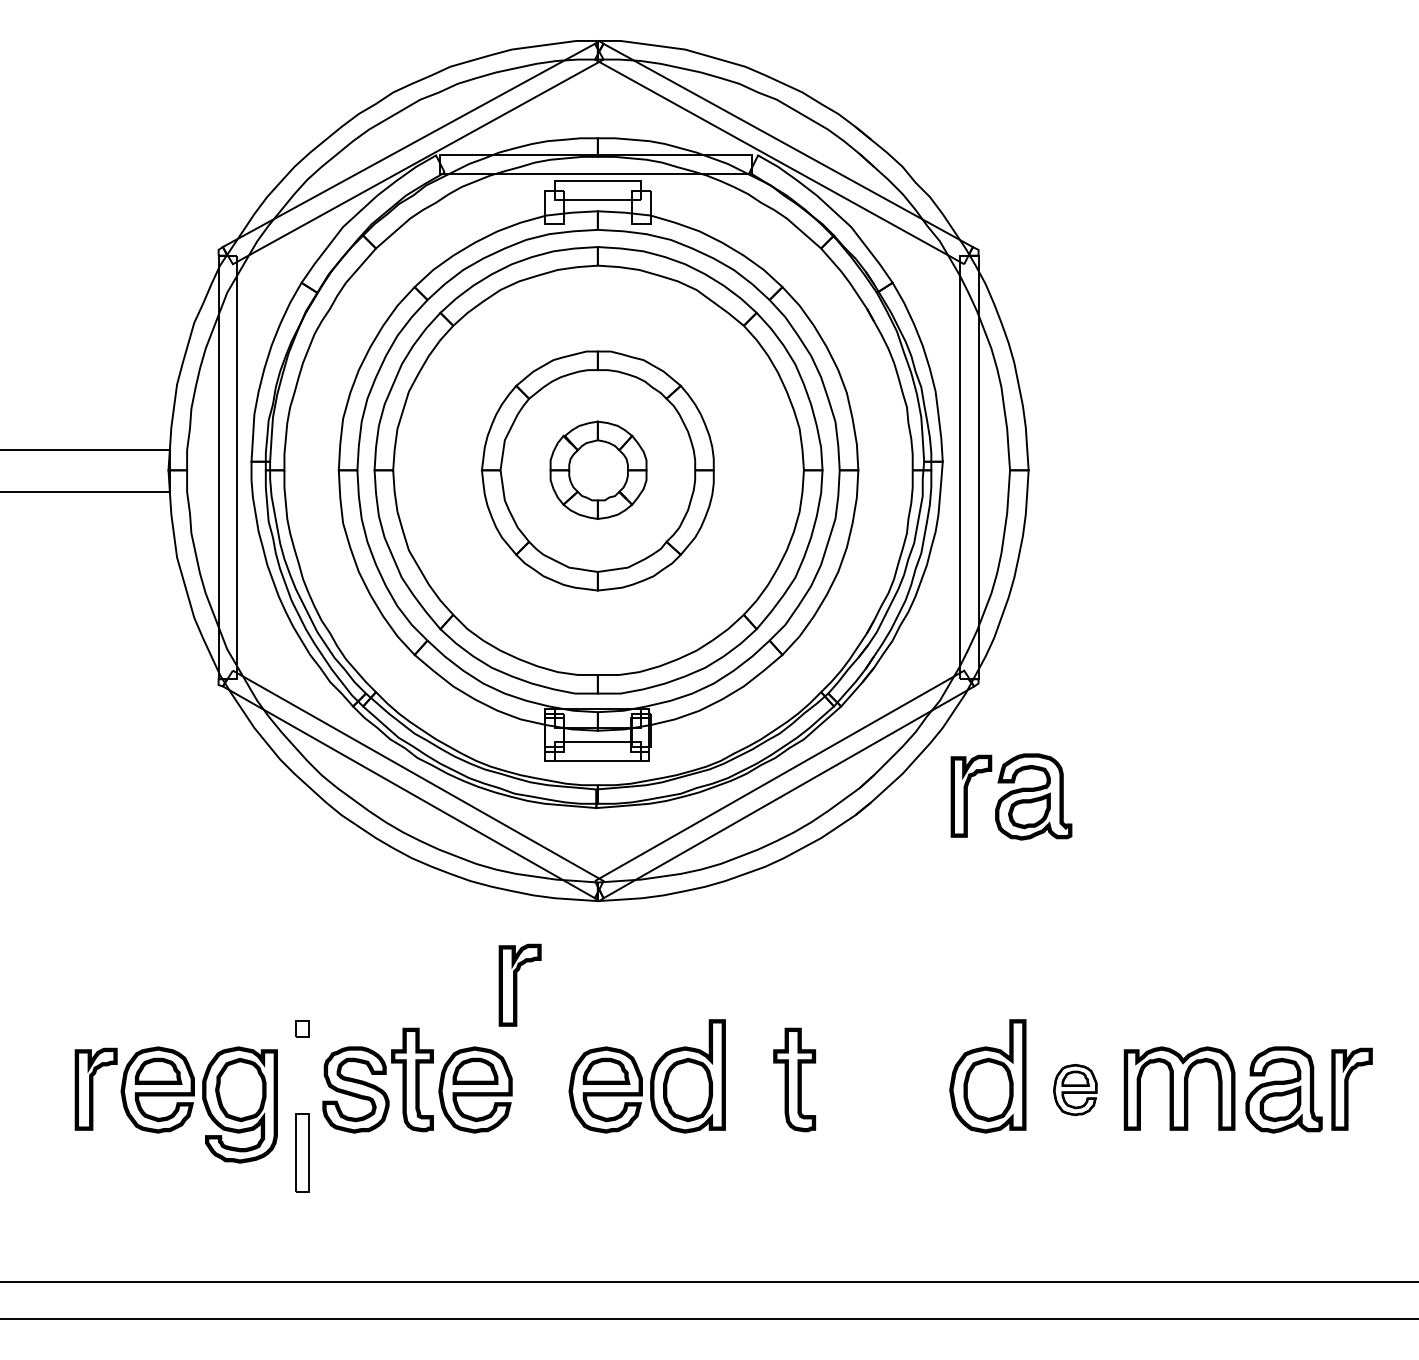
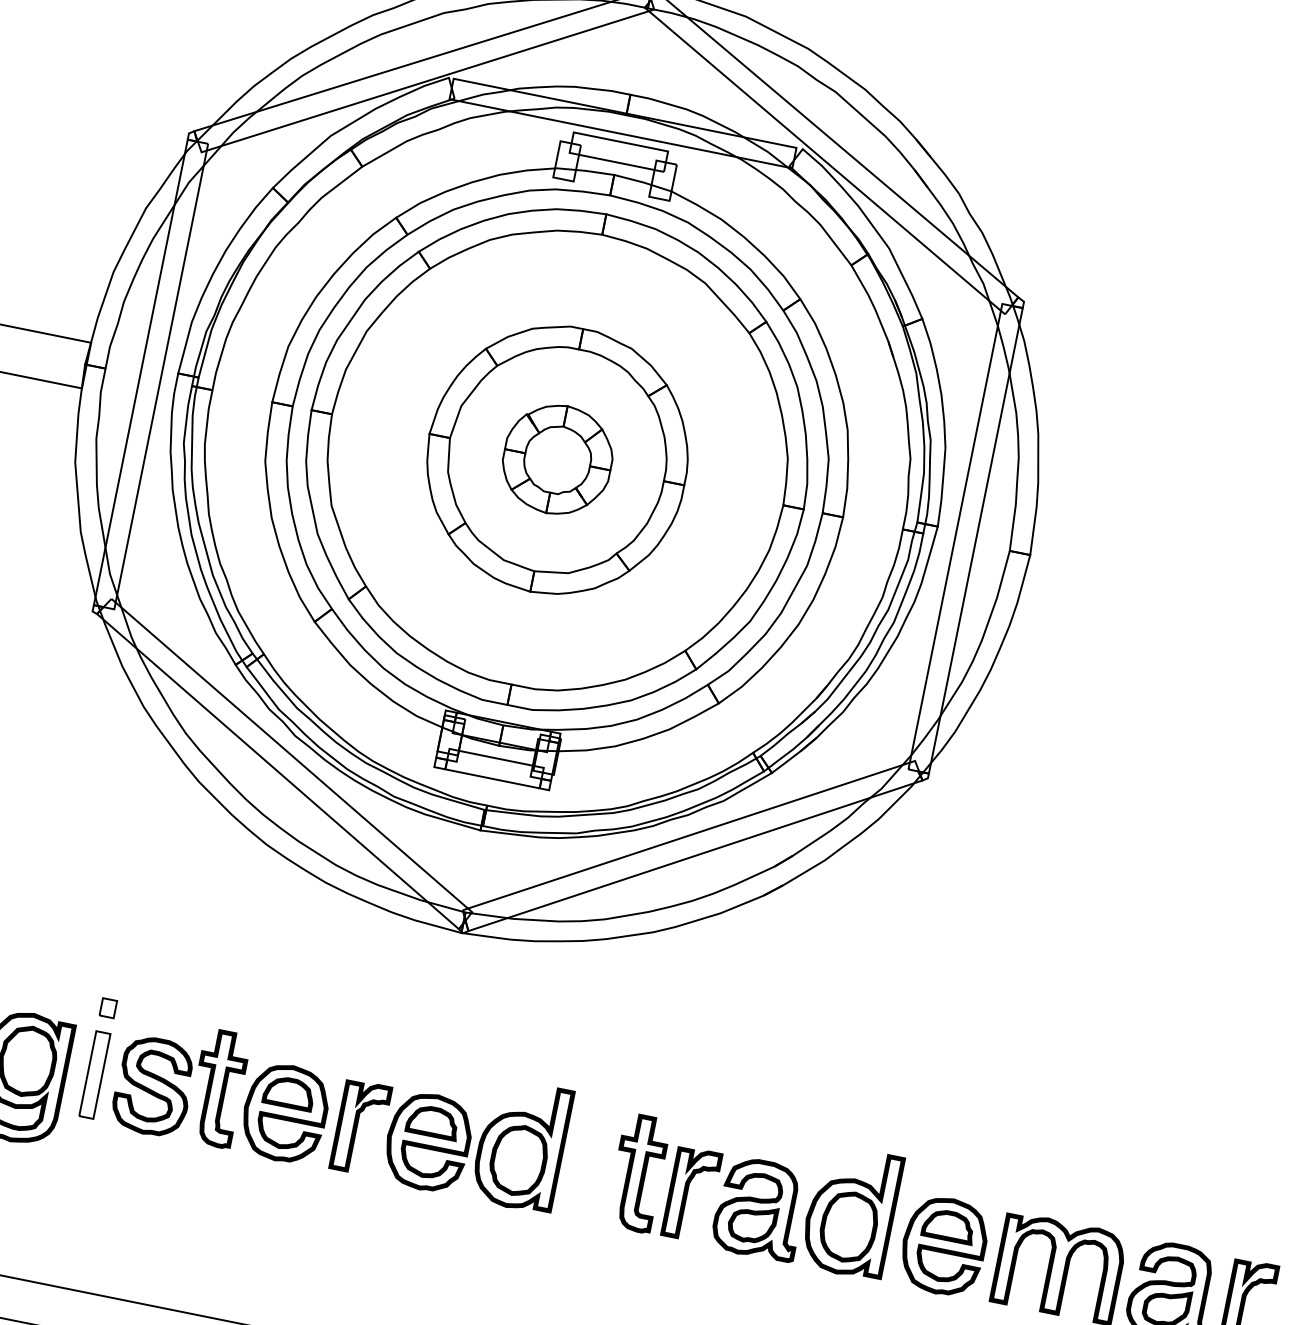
part: (1011, 796) -> (735, 1203), moved
part: (519, 984) -> (360, 1126), moved
part: (1075, 1089) -> (944, 1245), size x1.67
part: (302, 1152) -> (95, 1074), moved

